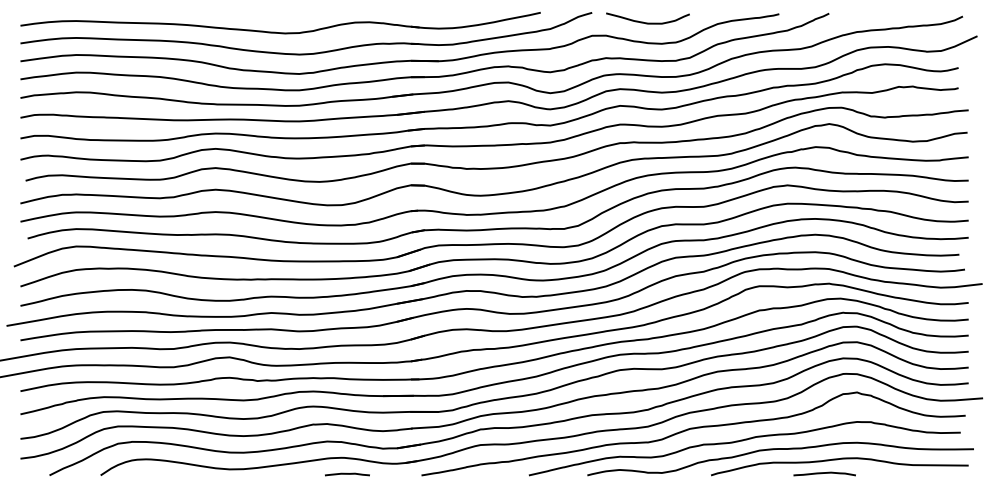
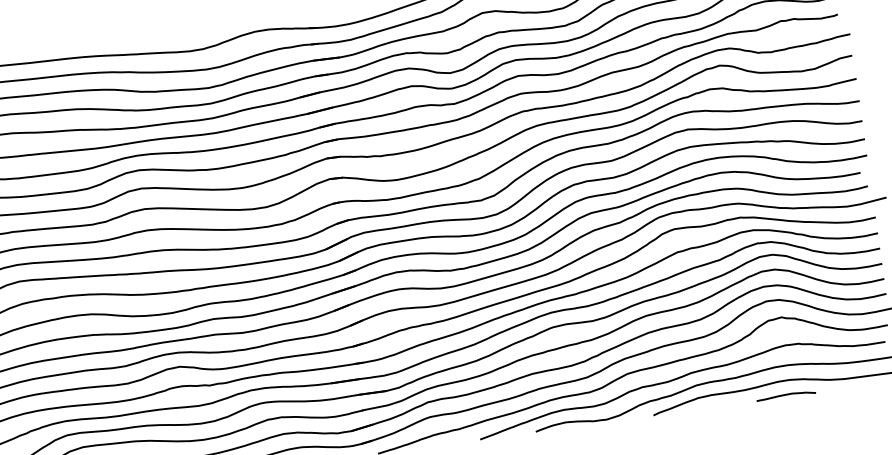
curve: (824, 473) -> (785, 395), moved

